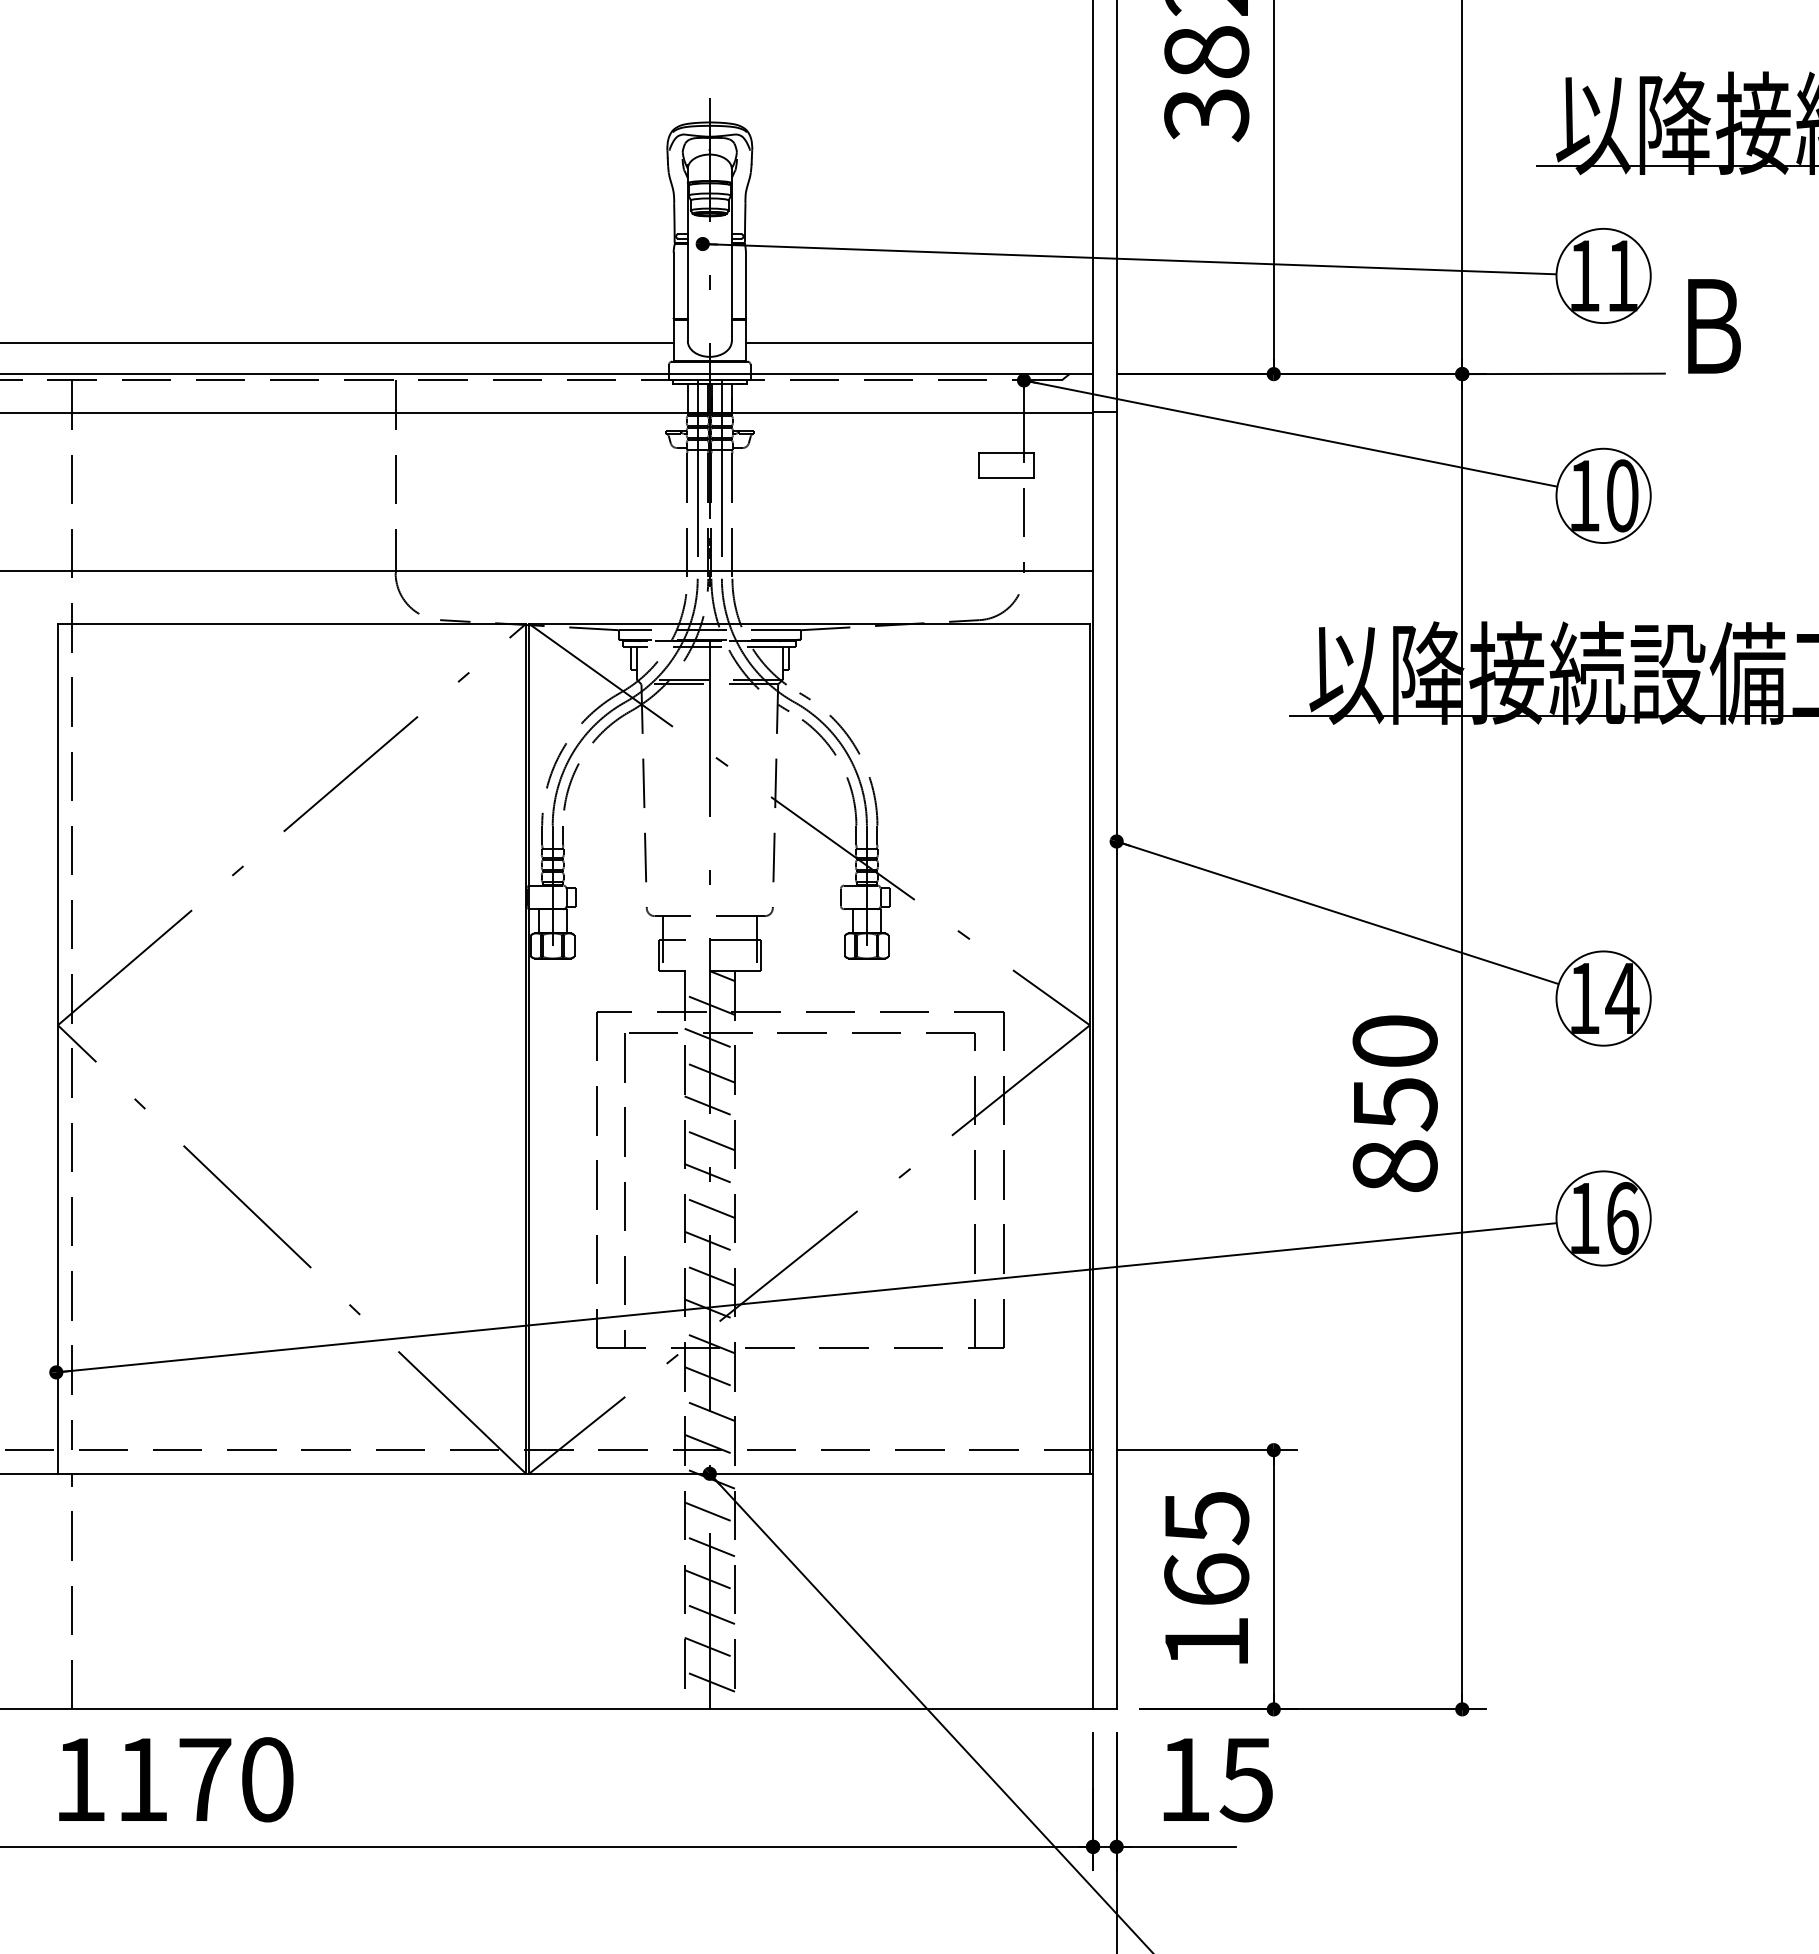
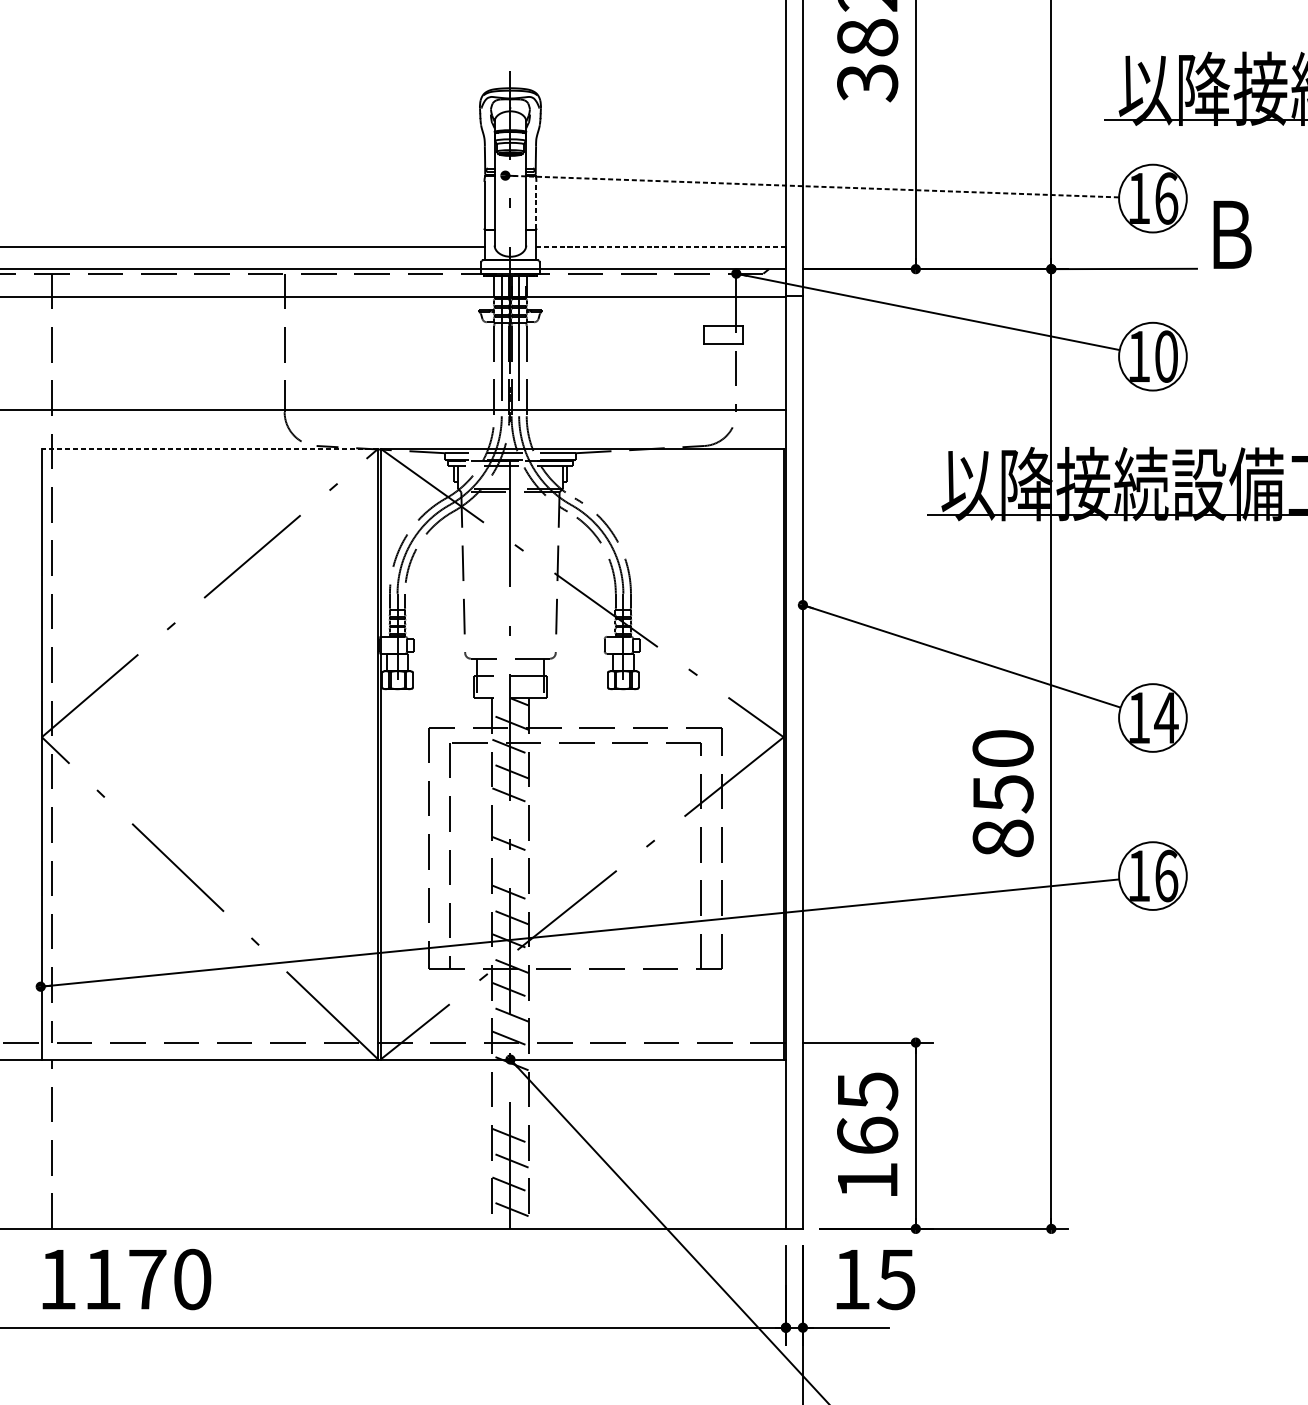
line: (1130, 259) -> (812, 186), solid -> dashed
text: (1622, 275) -> (1166, 198), 11 -> 16
line: (745, 285) -> (536, 205), solid -> dashed
line: (919, 342) -> (661, 246), solid -> dashed
line: (291, 623) -> (209, 448), solid -> dashed
line: (709, 1140) -> (510, 820), removed
line: (709, 1207) -> (510, 868), removed
line: (709, 1512) -> (510, 1087), removed
line: (709, 1546) -> (510, 1111), removed

